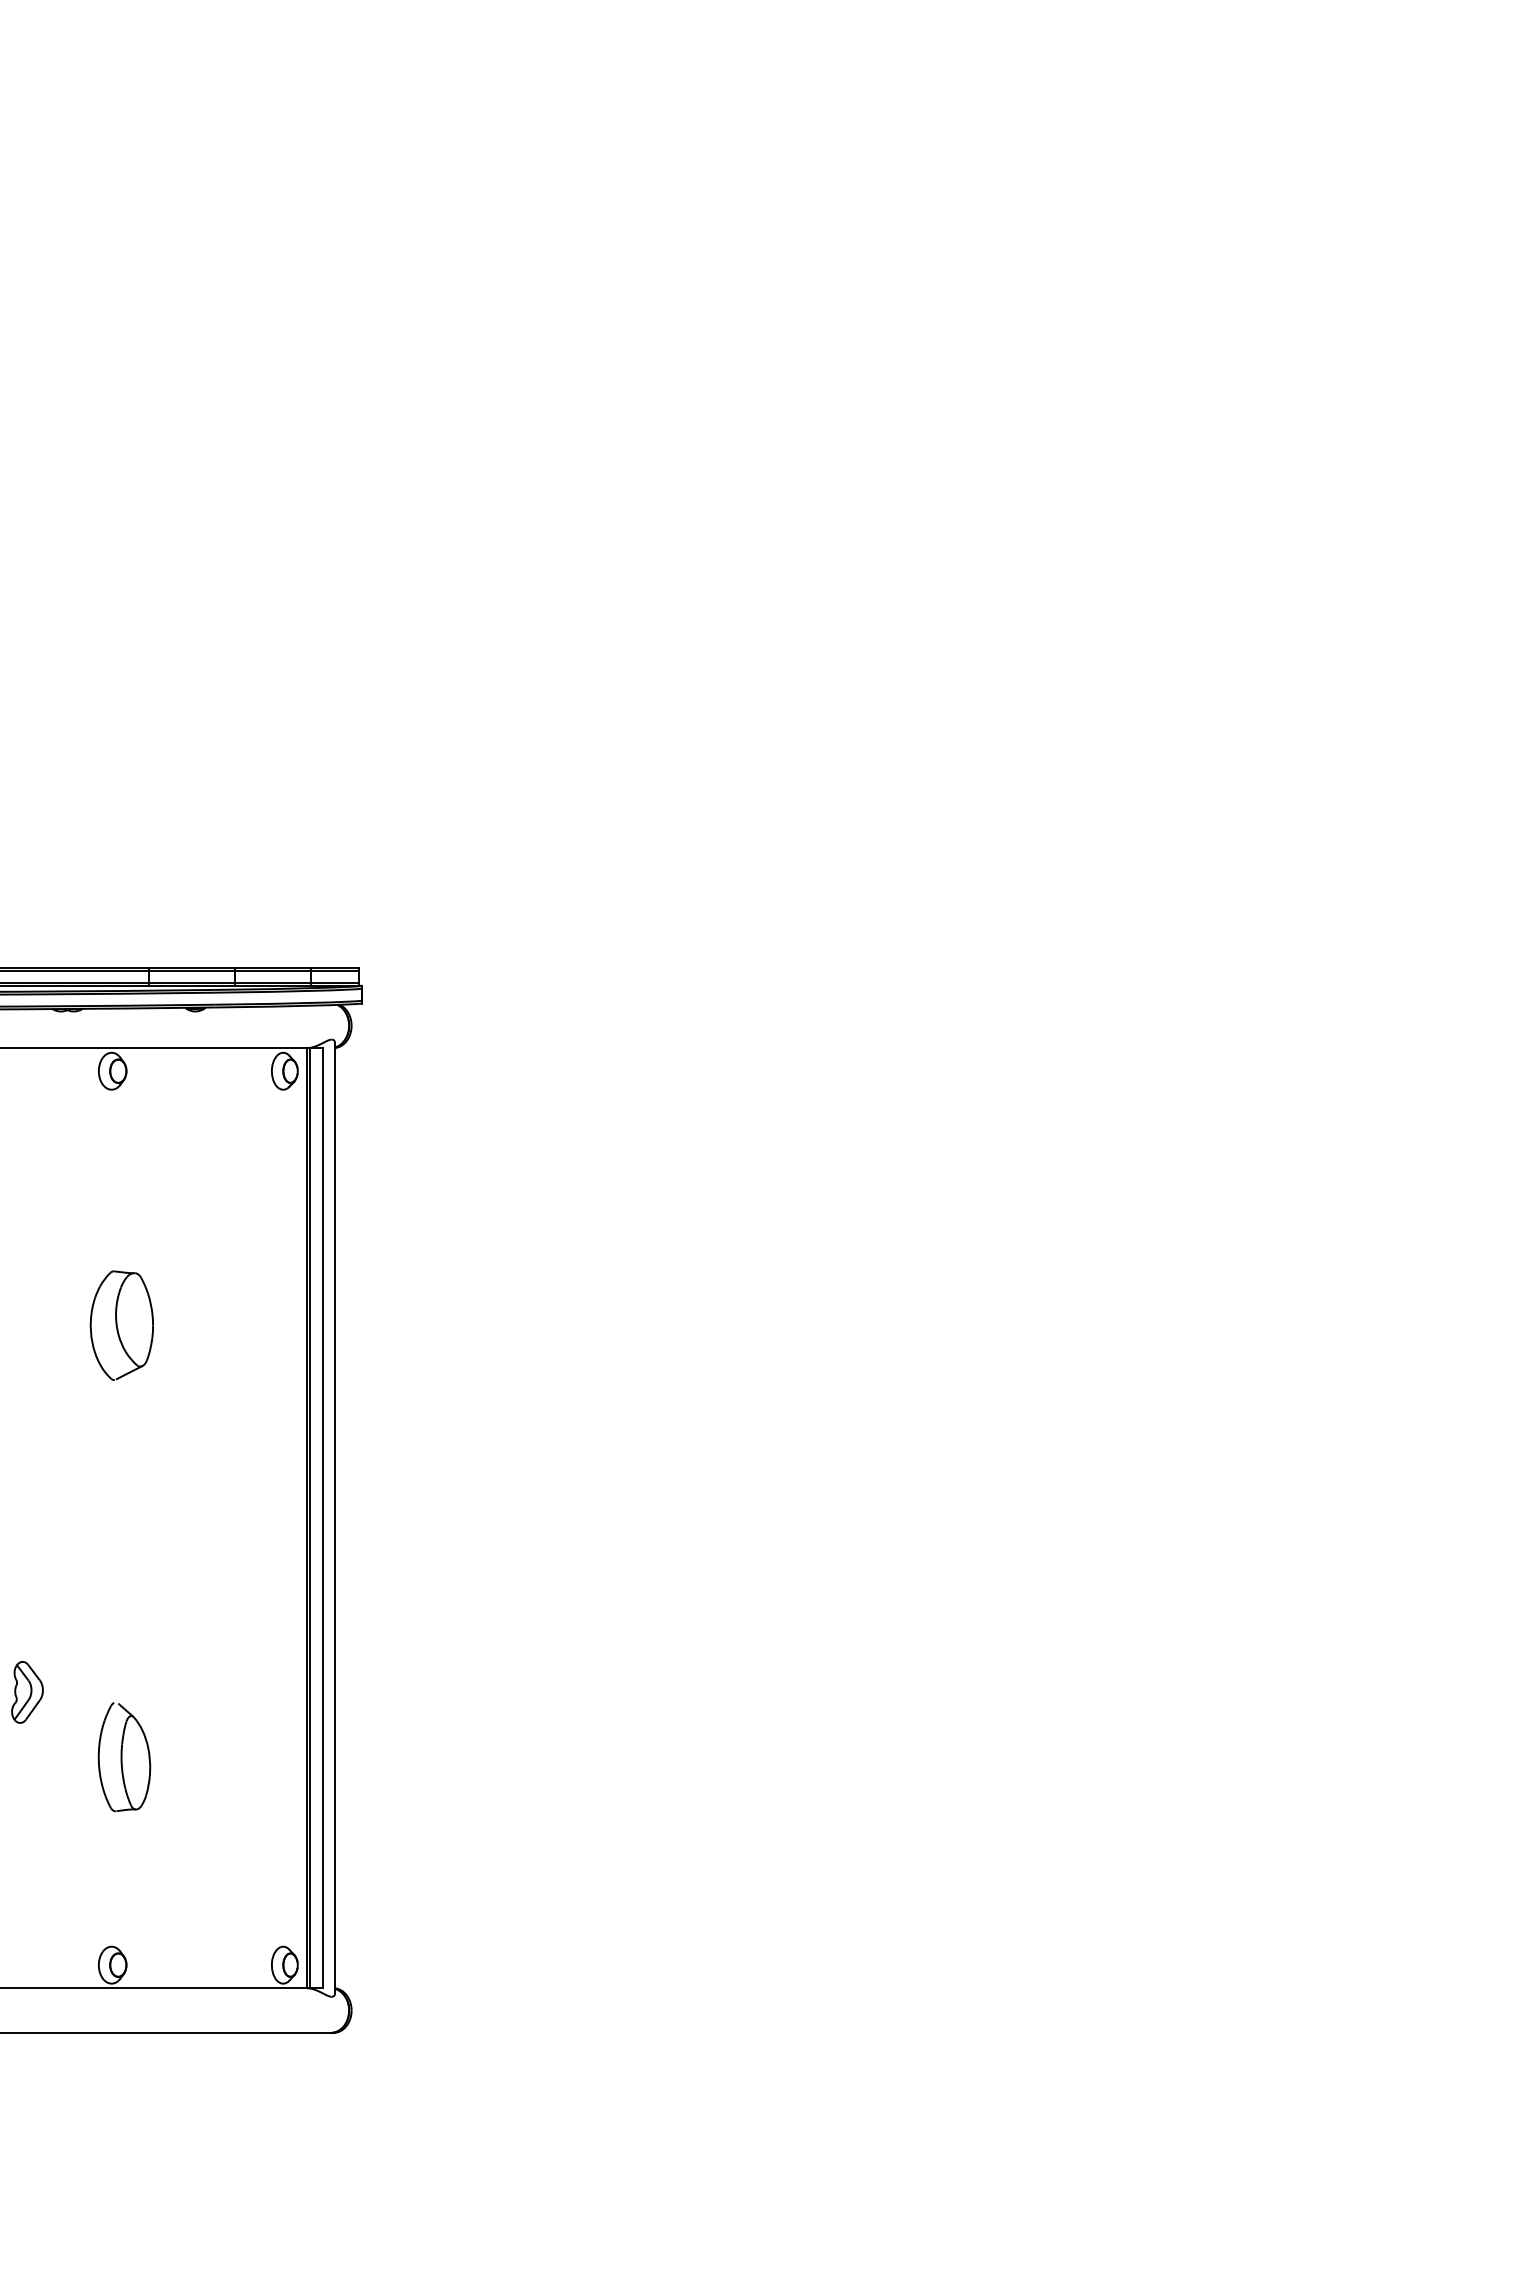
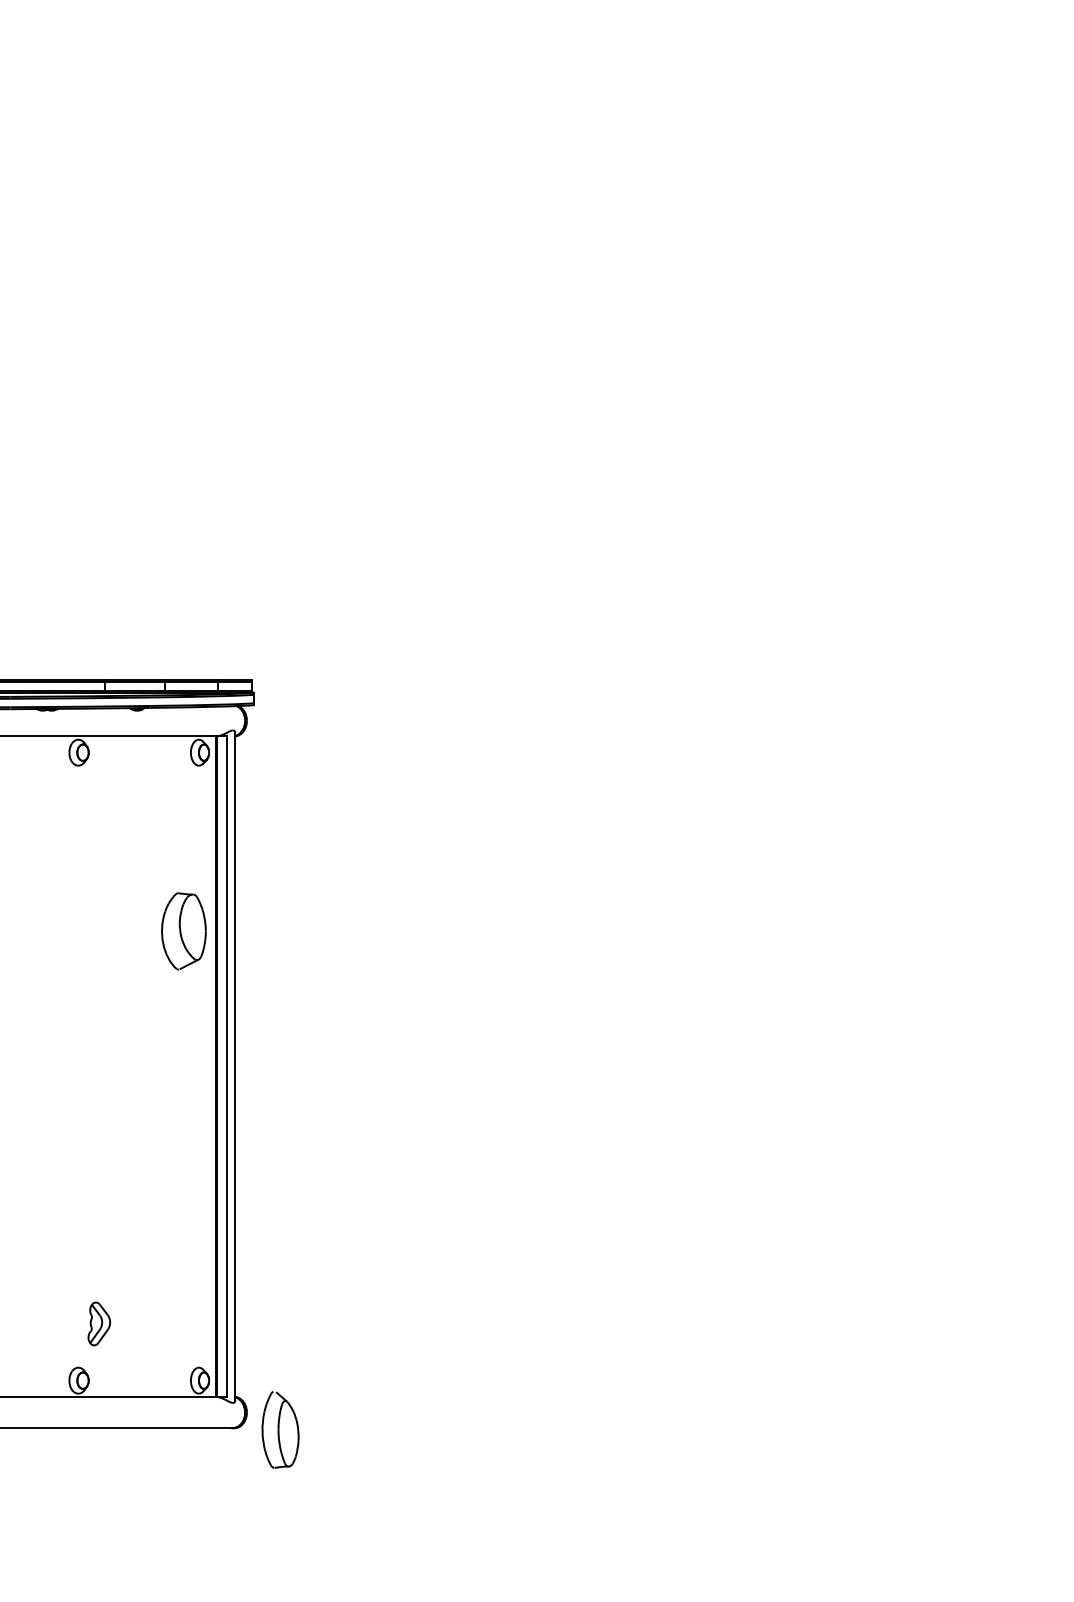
part: (121, 1325) -> (183, 931), moved
part: (27, 1692) -> (99, 1324), moved
part: (124, 1757) -> (280, 1430), moved

